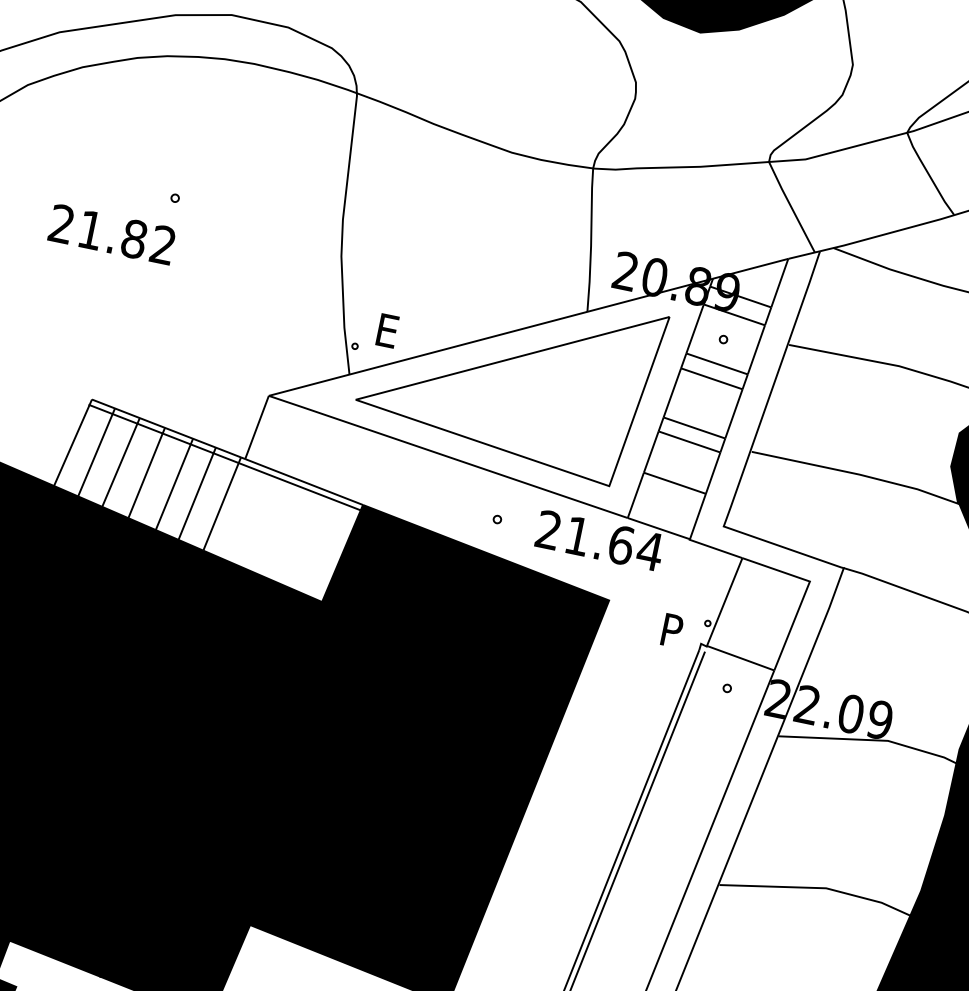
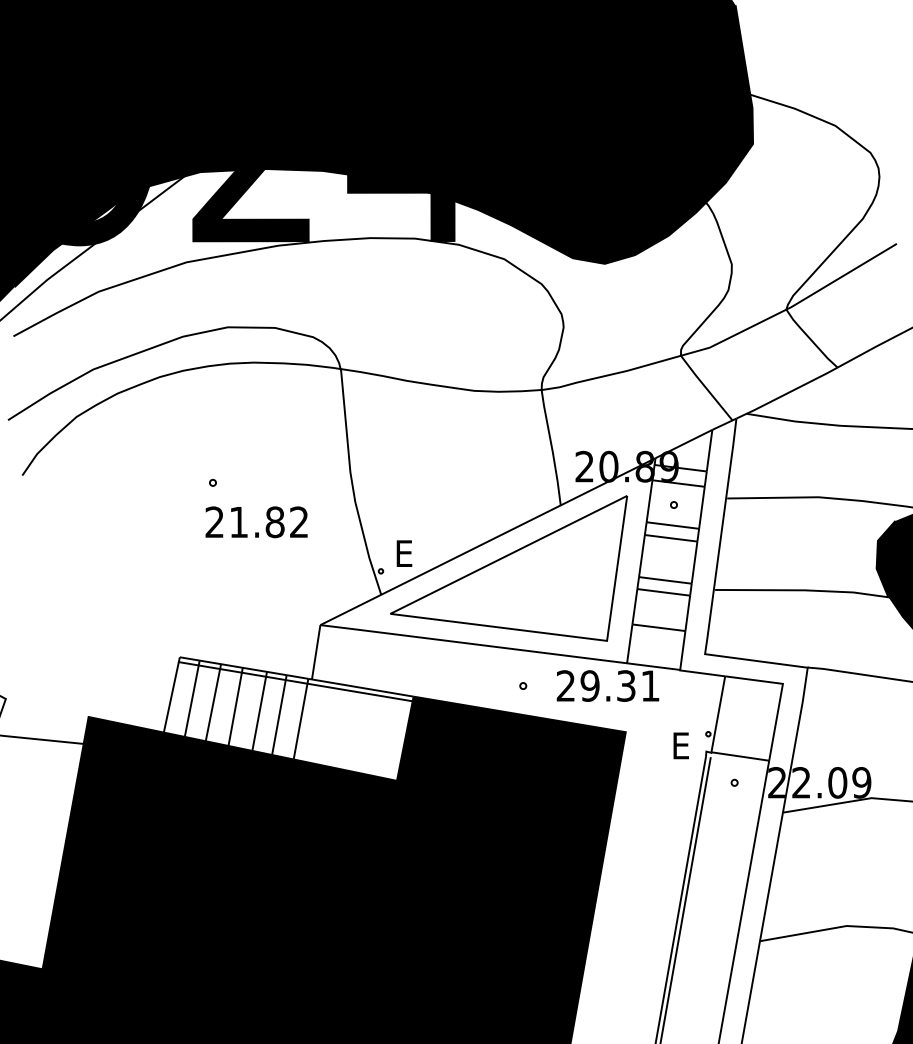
text: (111, 234) -> (256, 522), moved
text: (614, 543) -> (620, 685), 21.64 -> 29.31
text: (673, 630) -> (682, 745), P -> E

